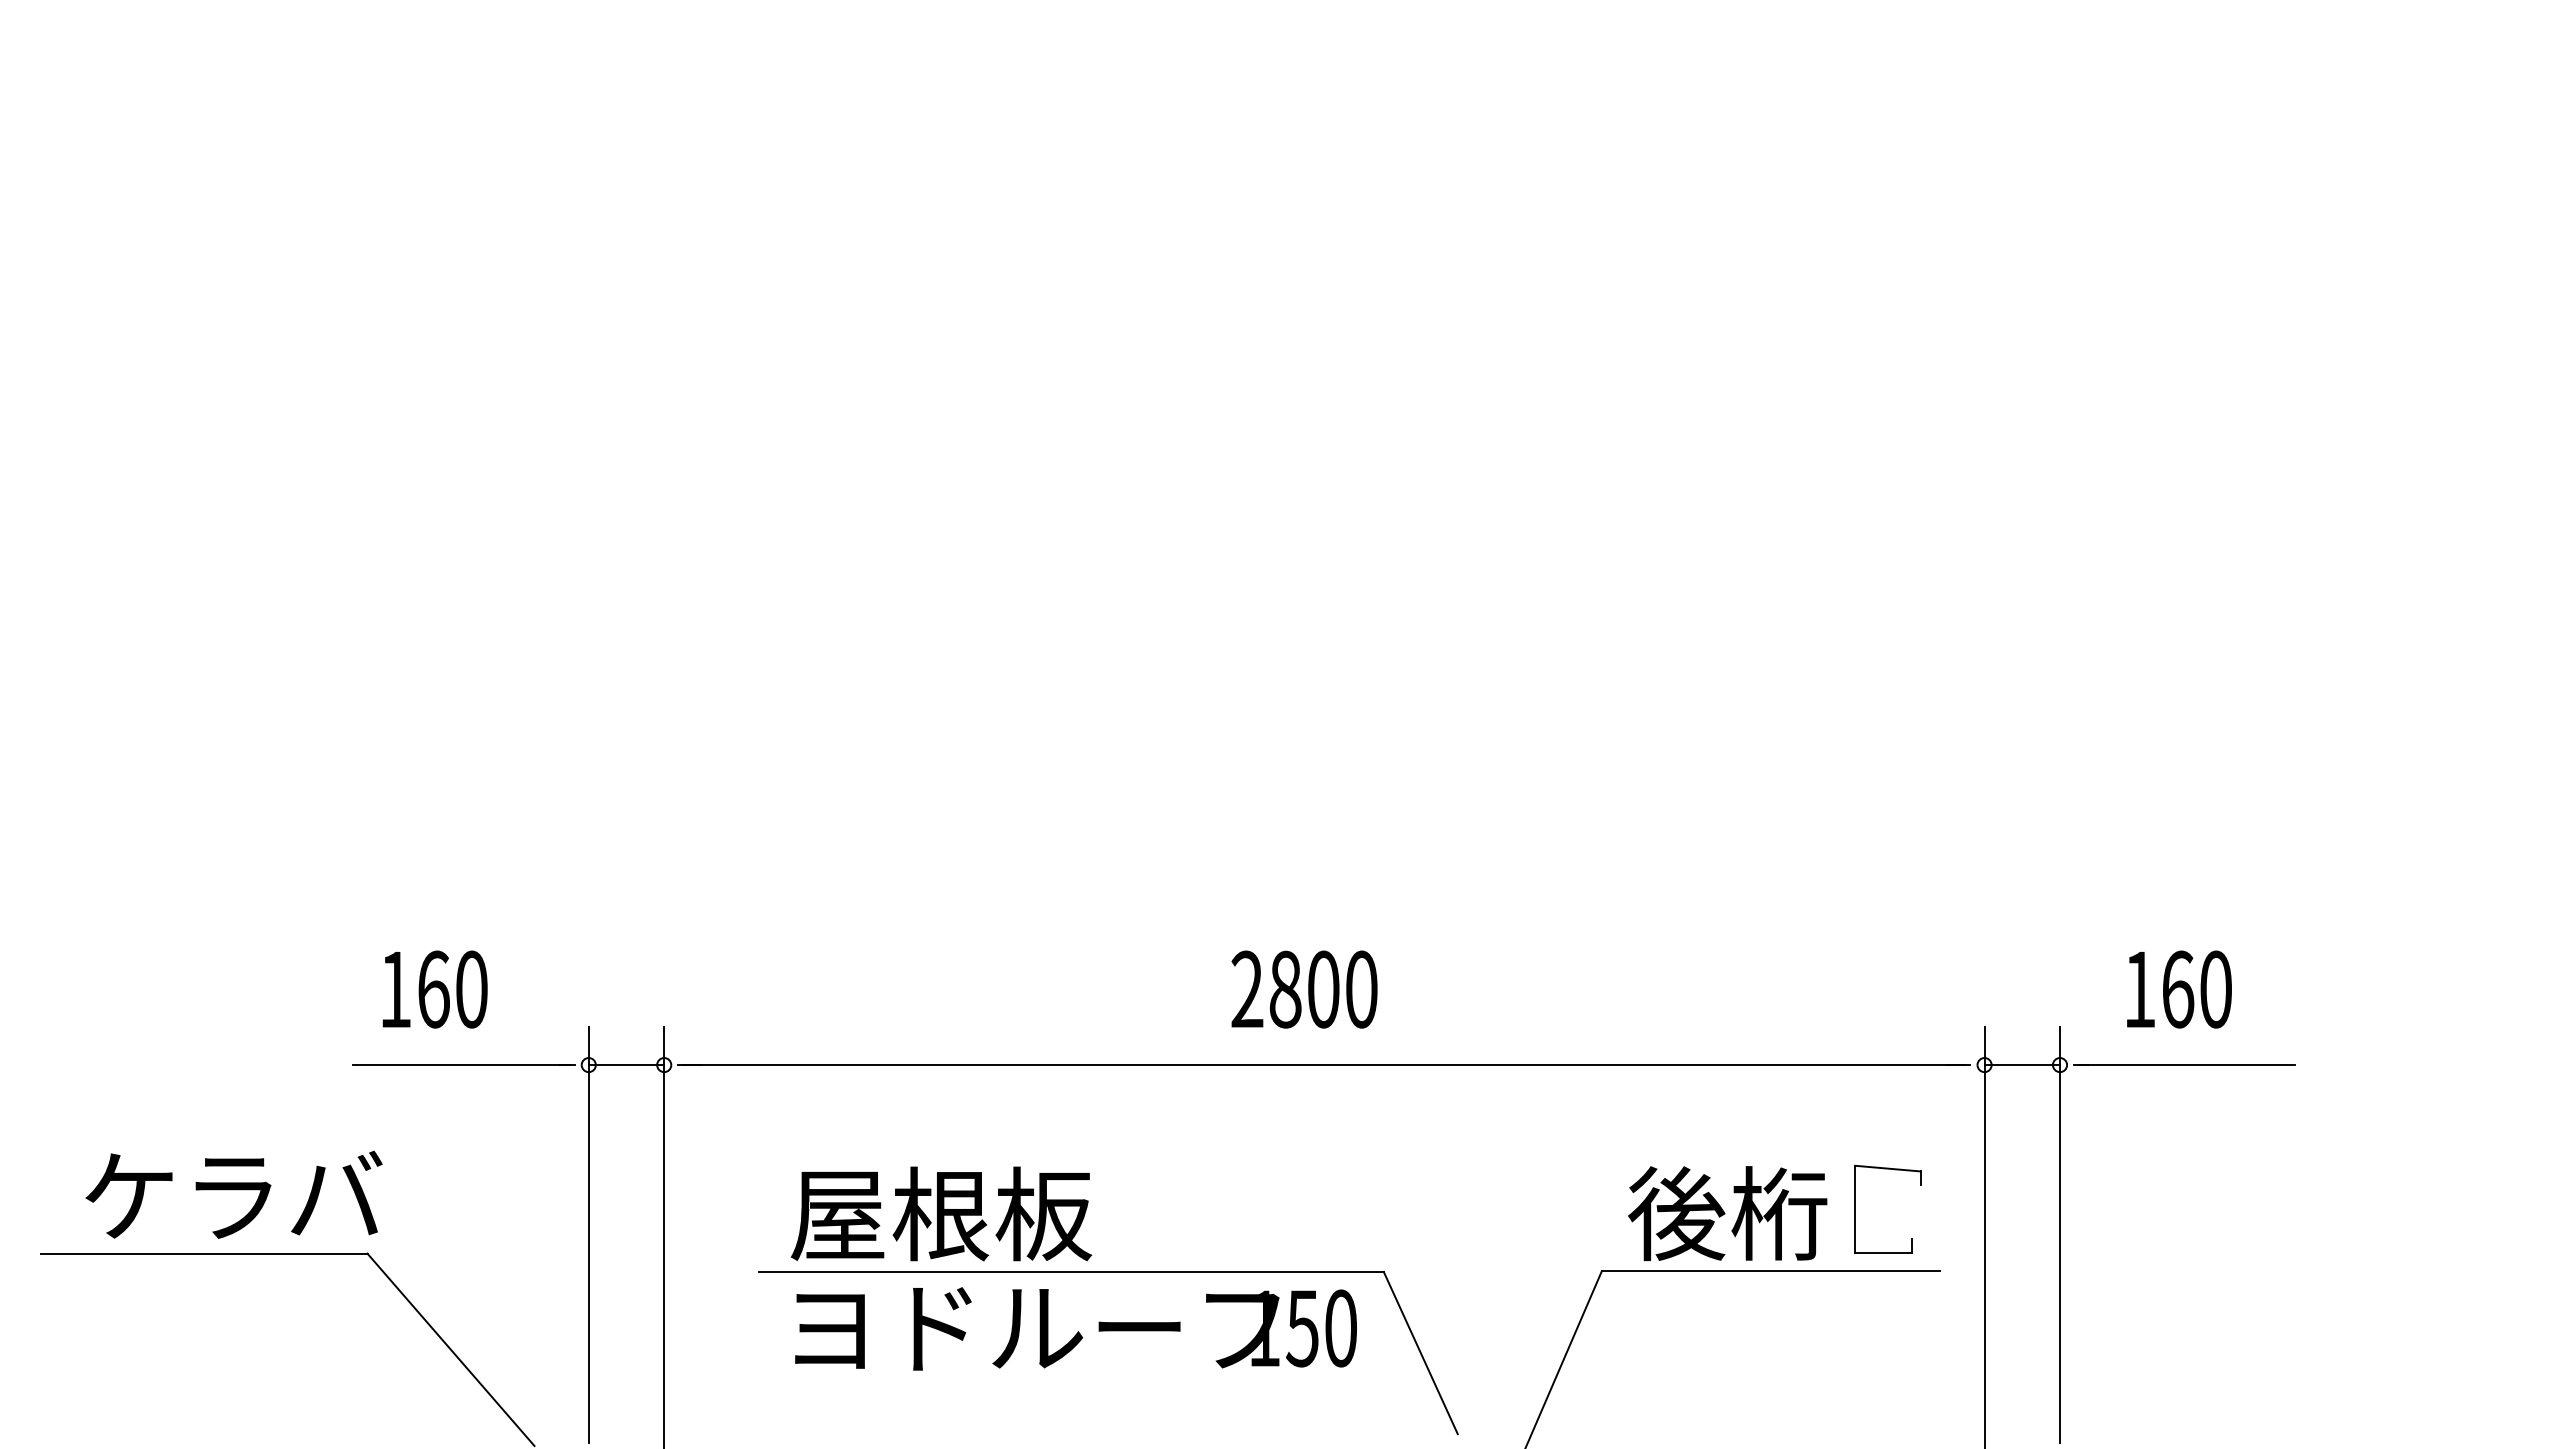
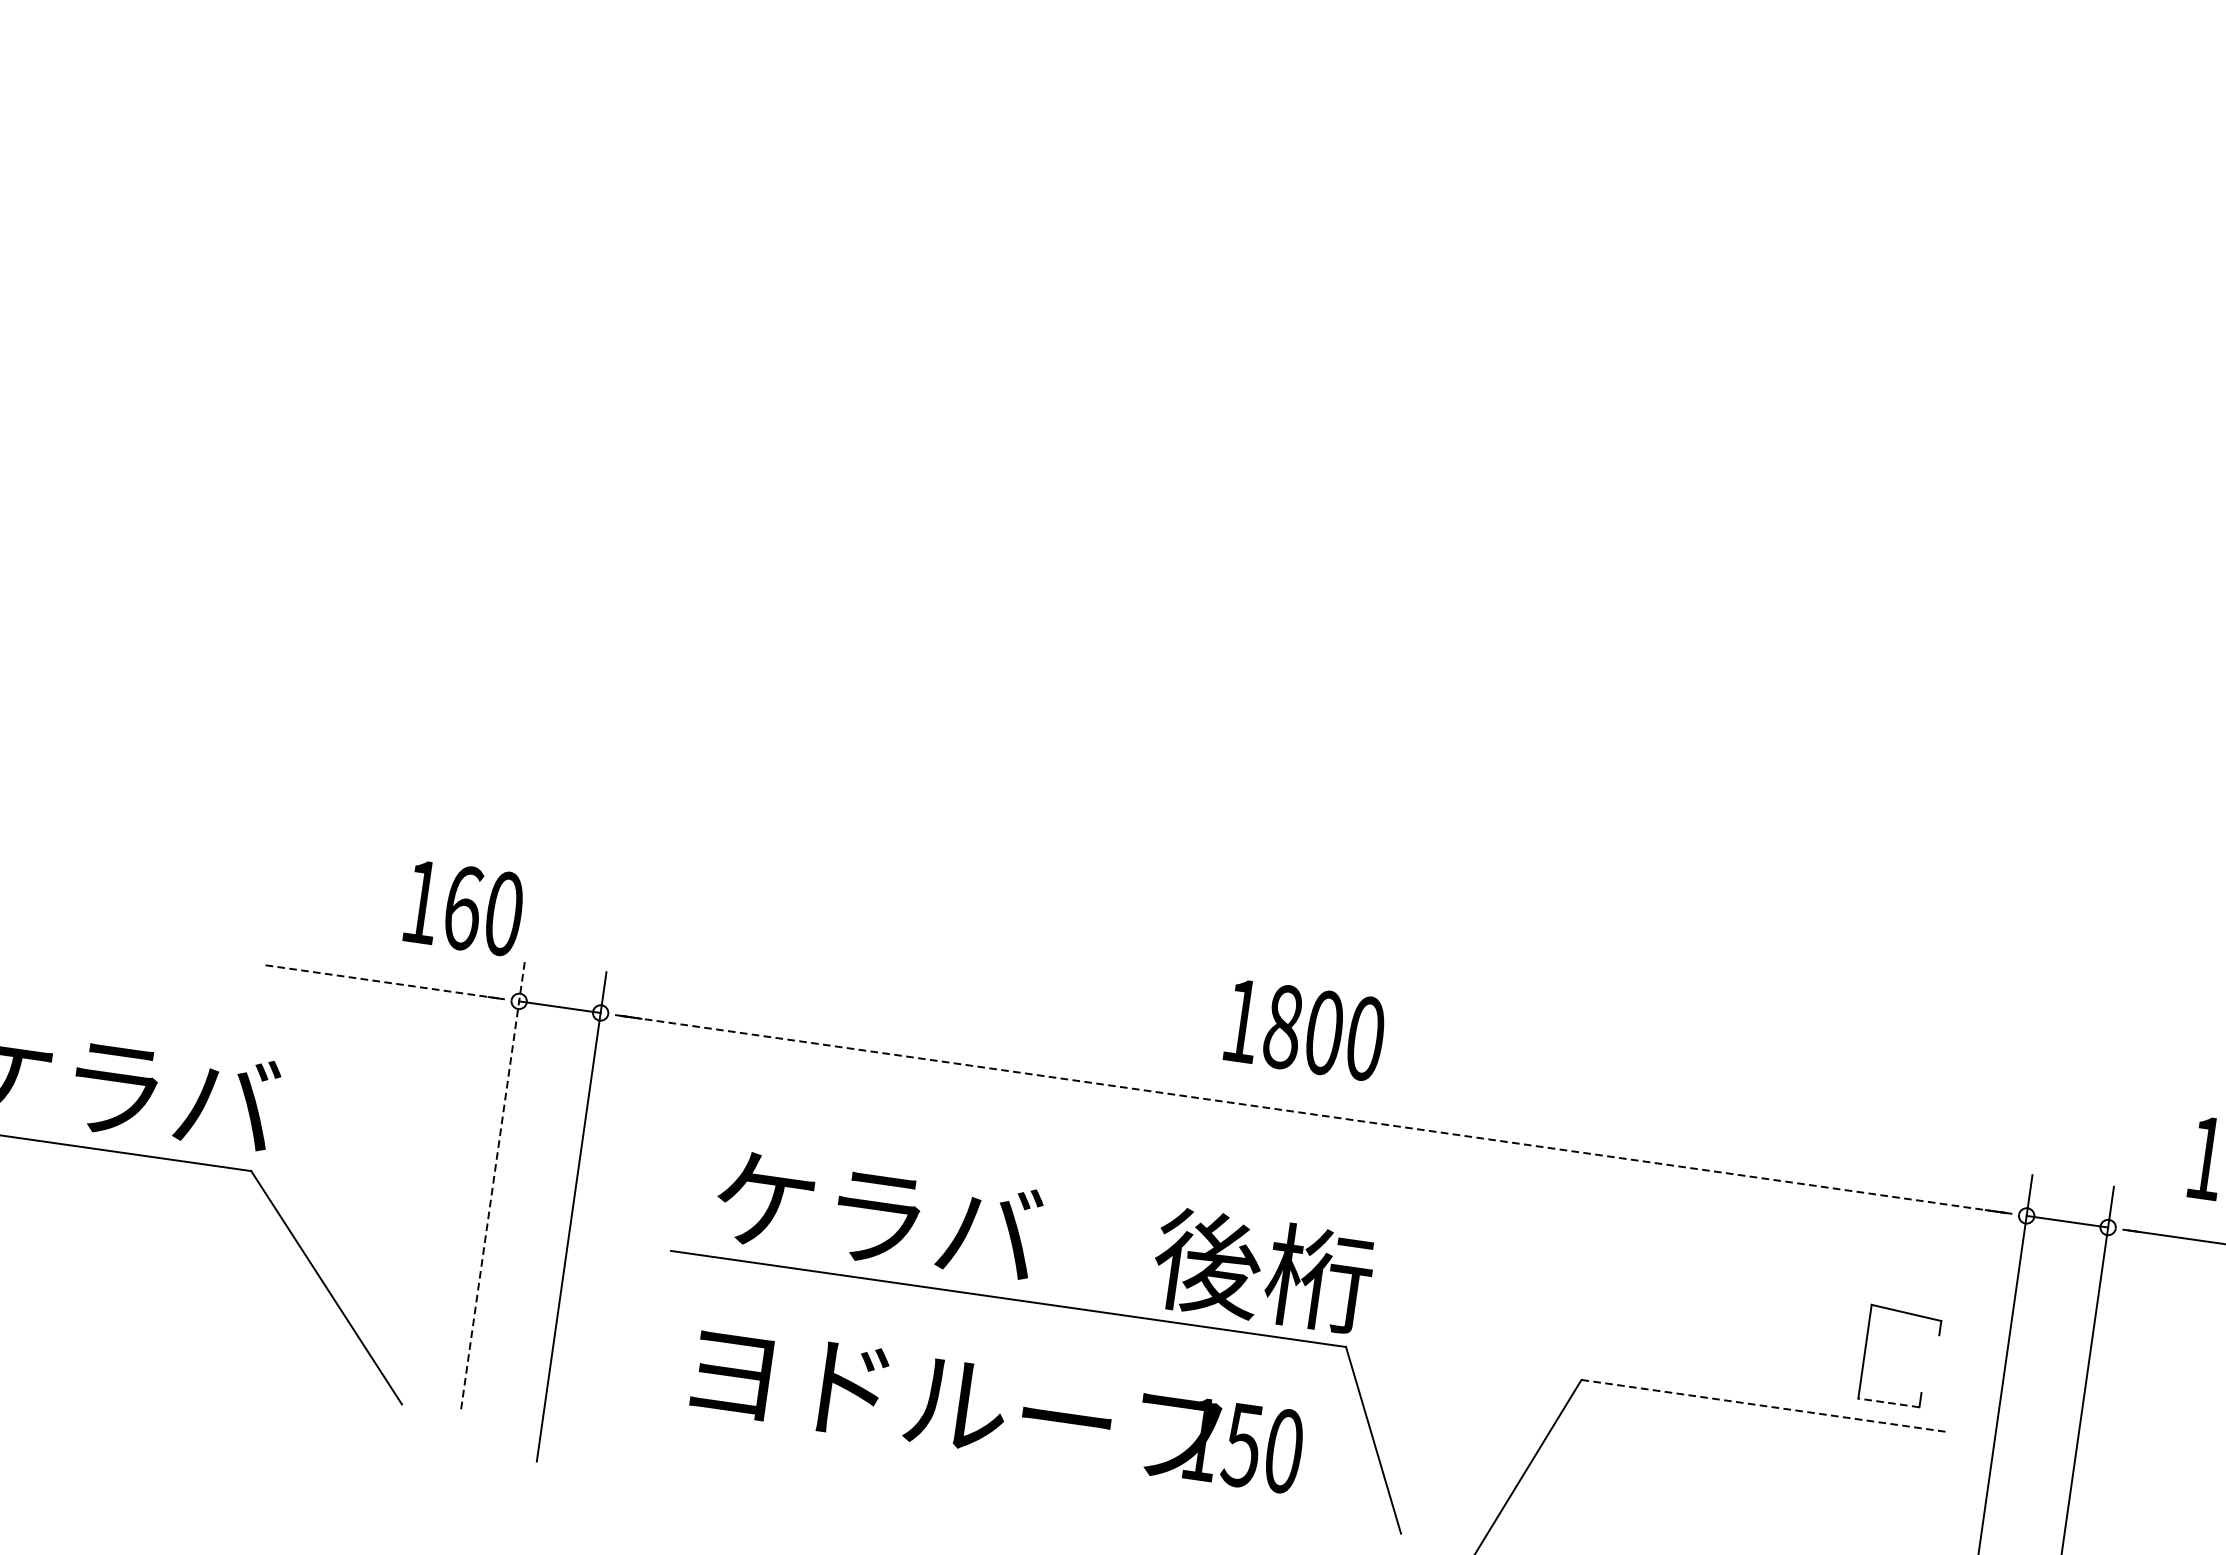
text: (1247, 988) -> (1242, 1019), 2800 -> 1800
text: (434, 989) -> (463, 908), moved
line: (461, 1065) -> (381, 982), solid -> dashed
line: (1324, 1065) -> (1313, 1114), solid -> dashed
text: (941, 1213) -> (877, 1215), 屋根板 -> ケラバ
text: (1727, 1213) -> (1262, 1270), moved
line: (588, 1235) -> (492, 1185), solid -> dashed
line: (1883, 1252) -> (1888, 1402), solid -> dashed
line: (1770, 1271) -> (1763, 1405), solid -> dashed
text: (1075, 1328) -> (997, 1410), moved

